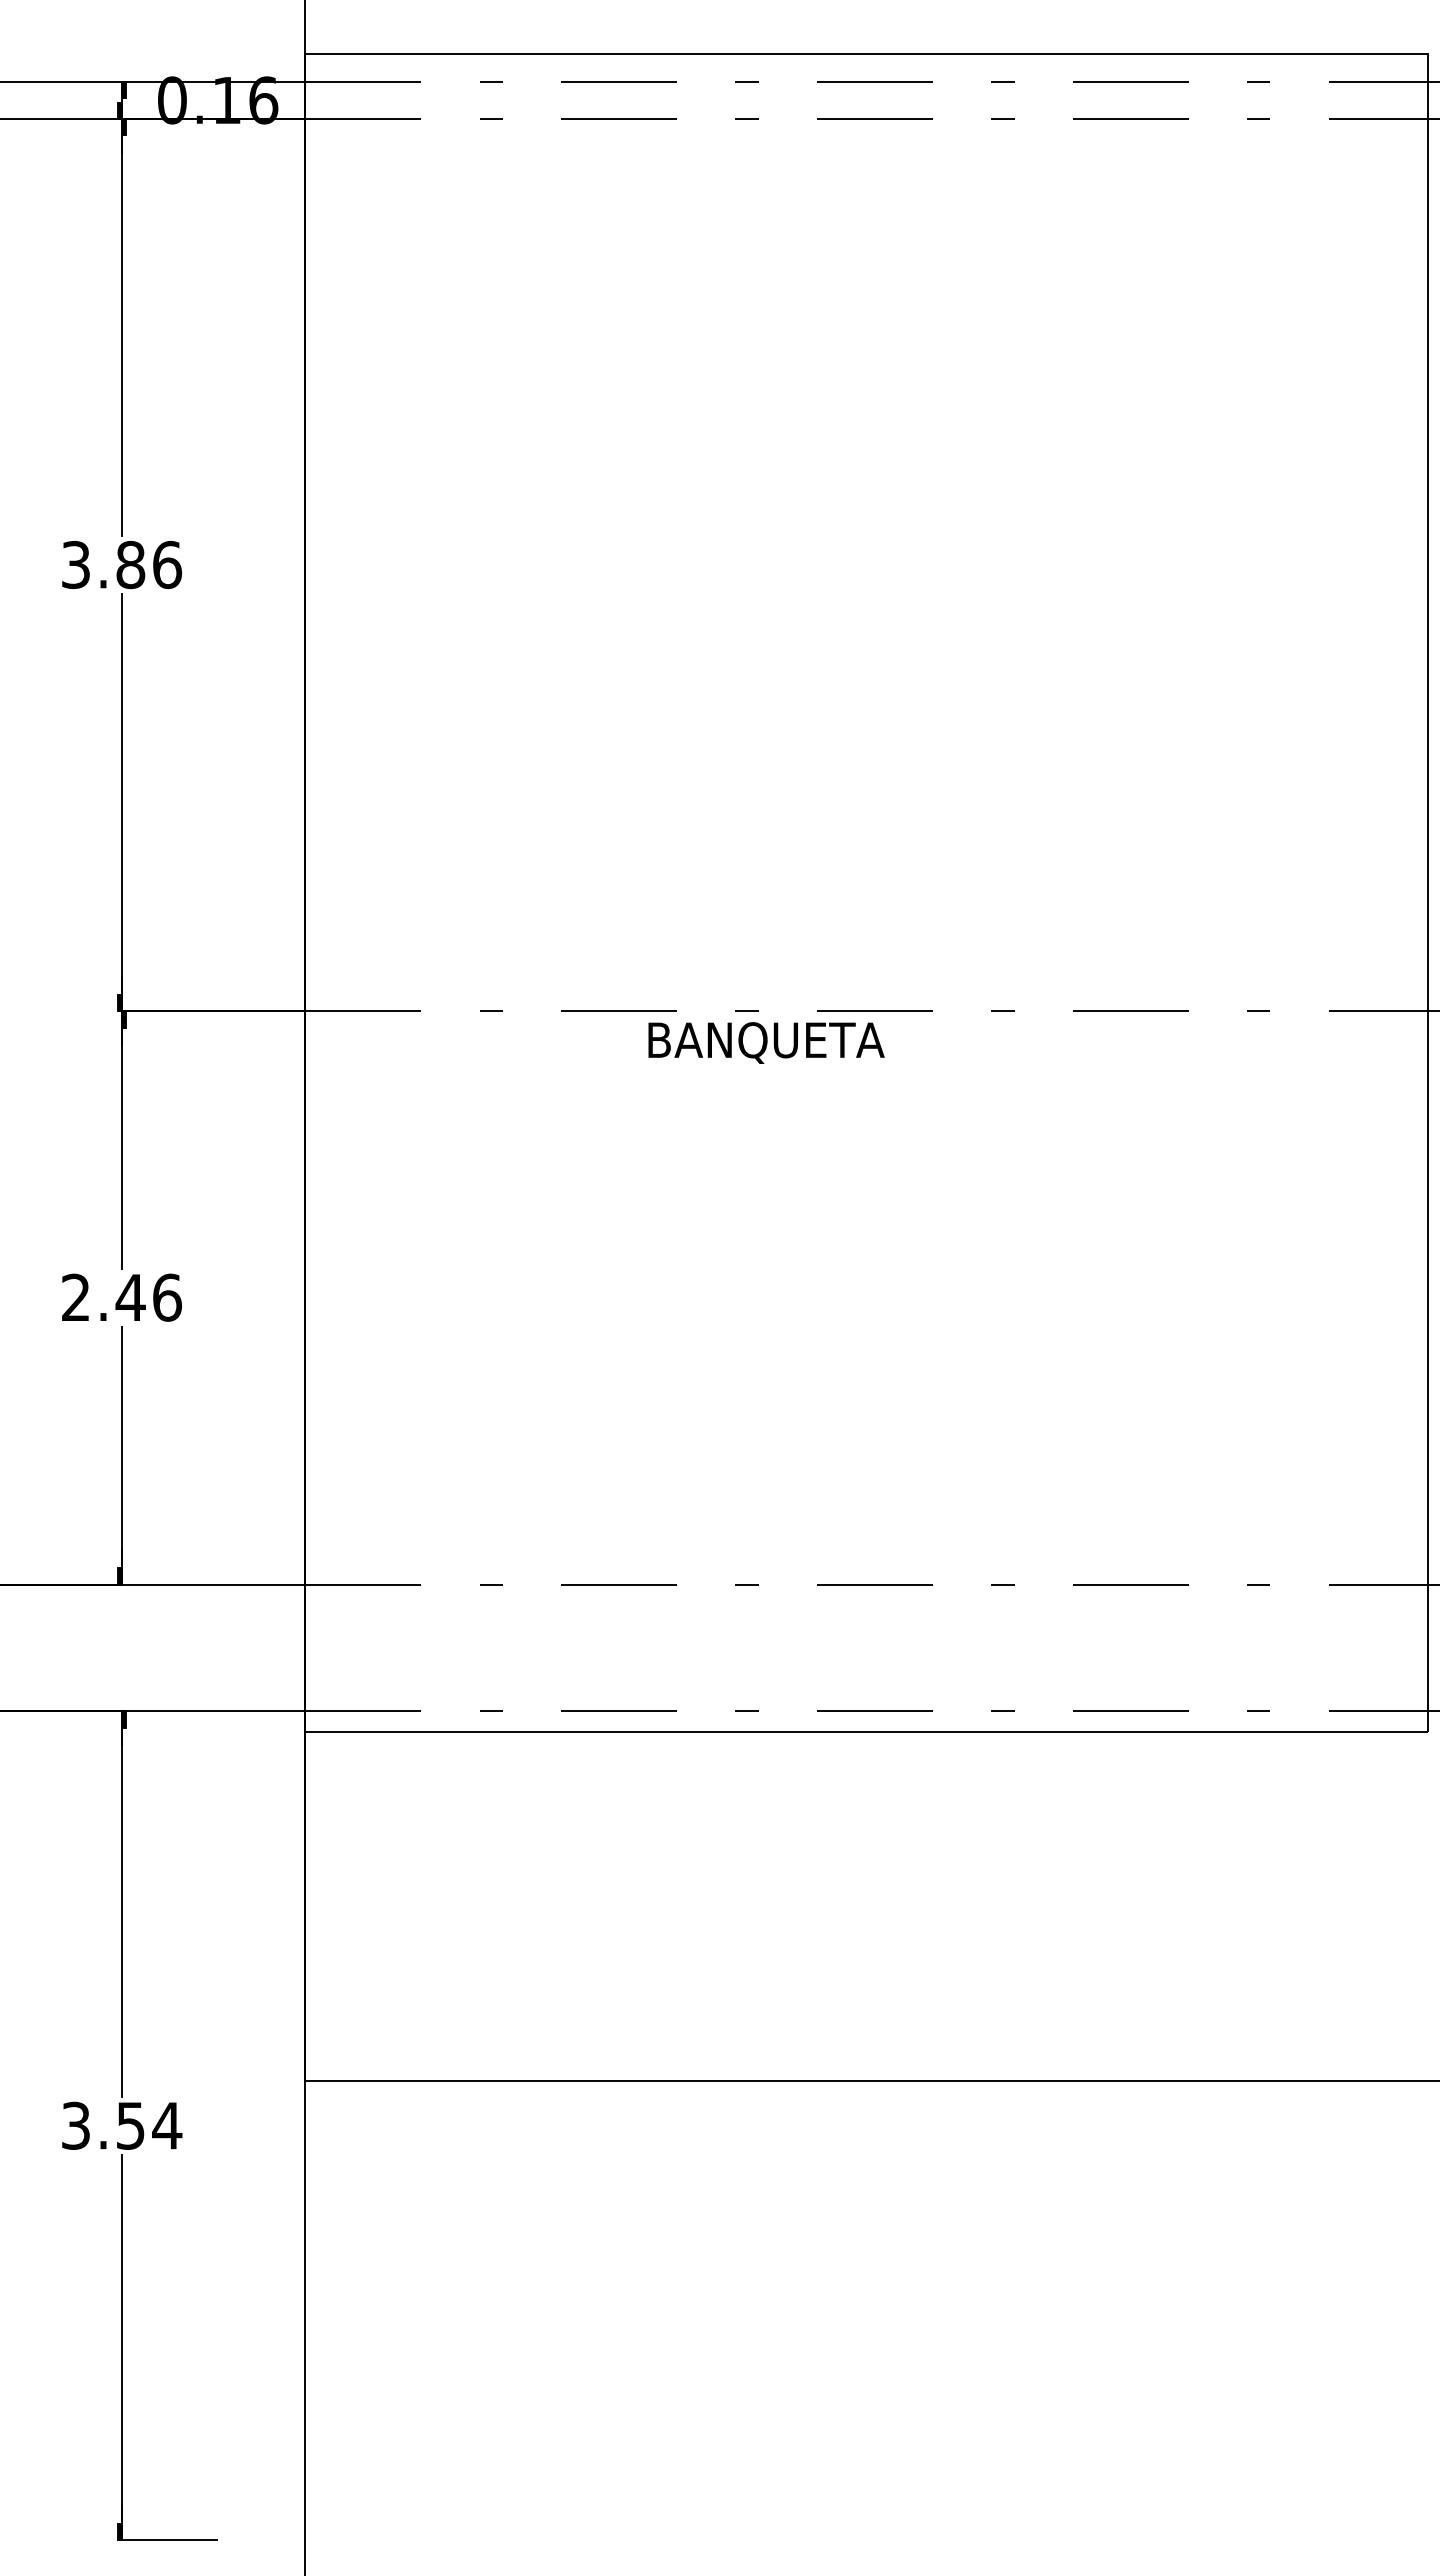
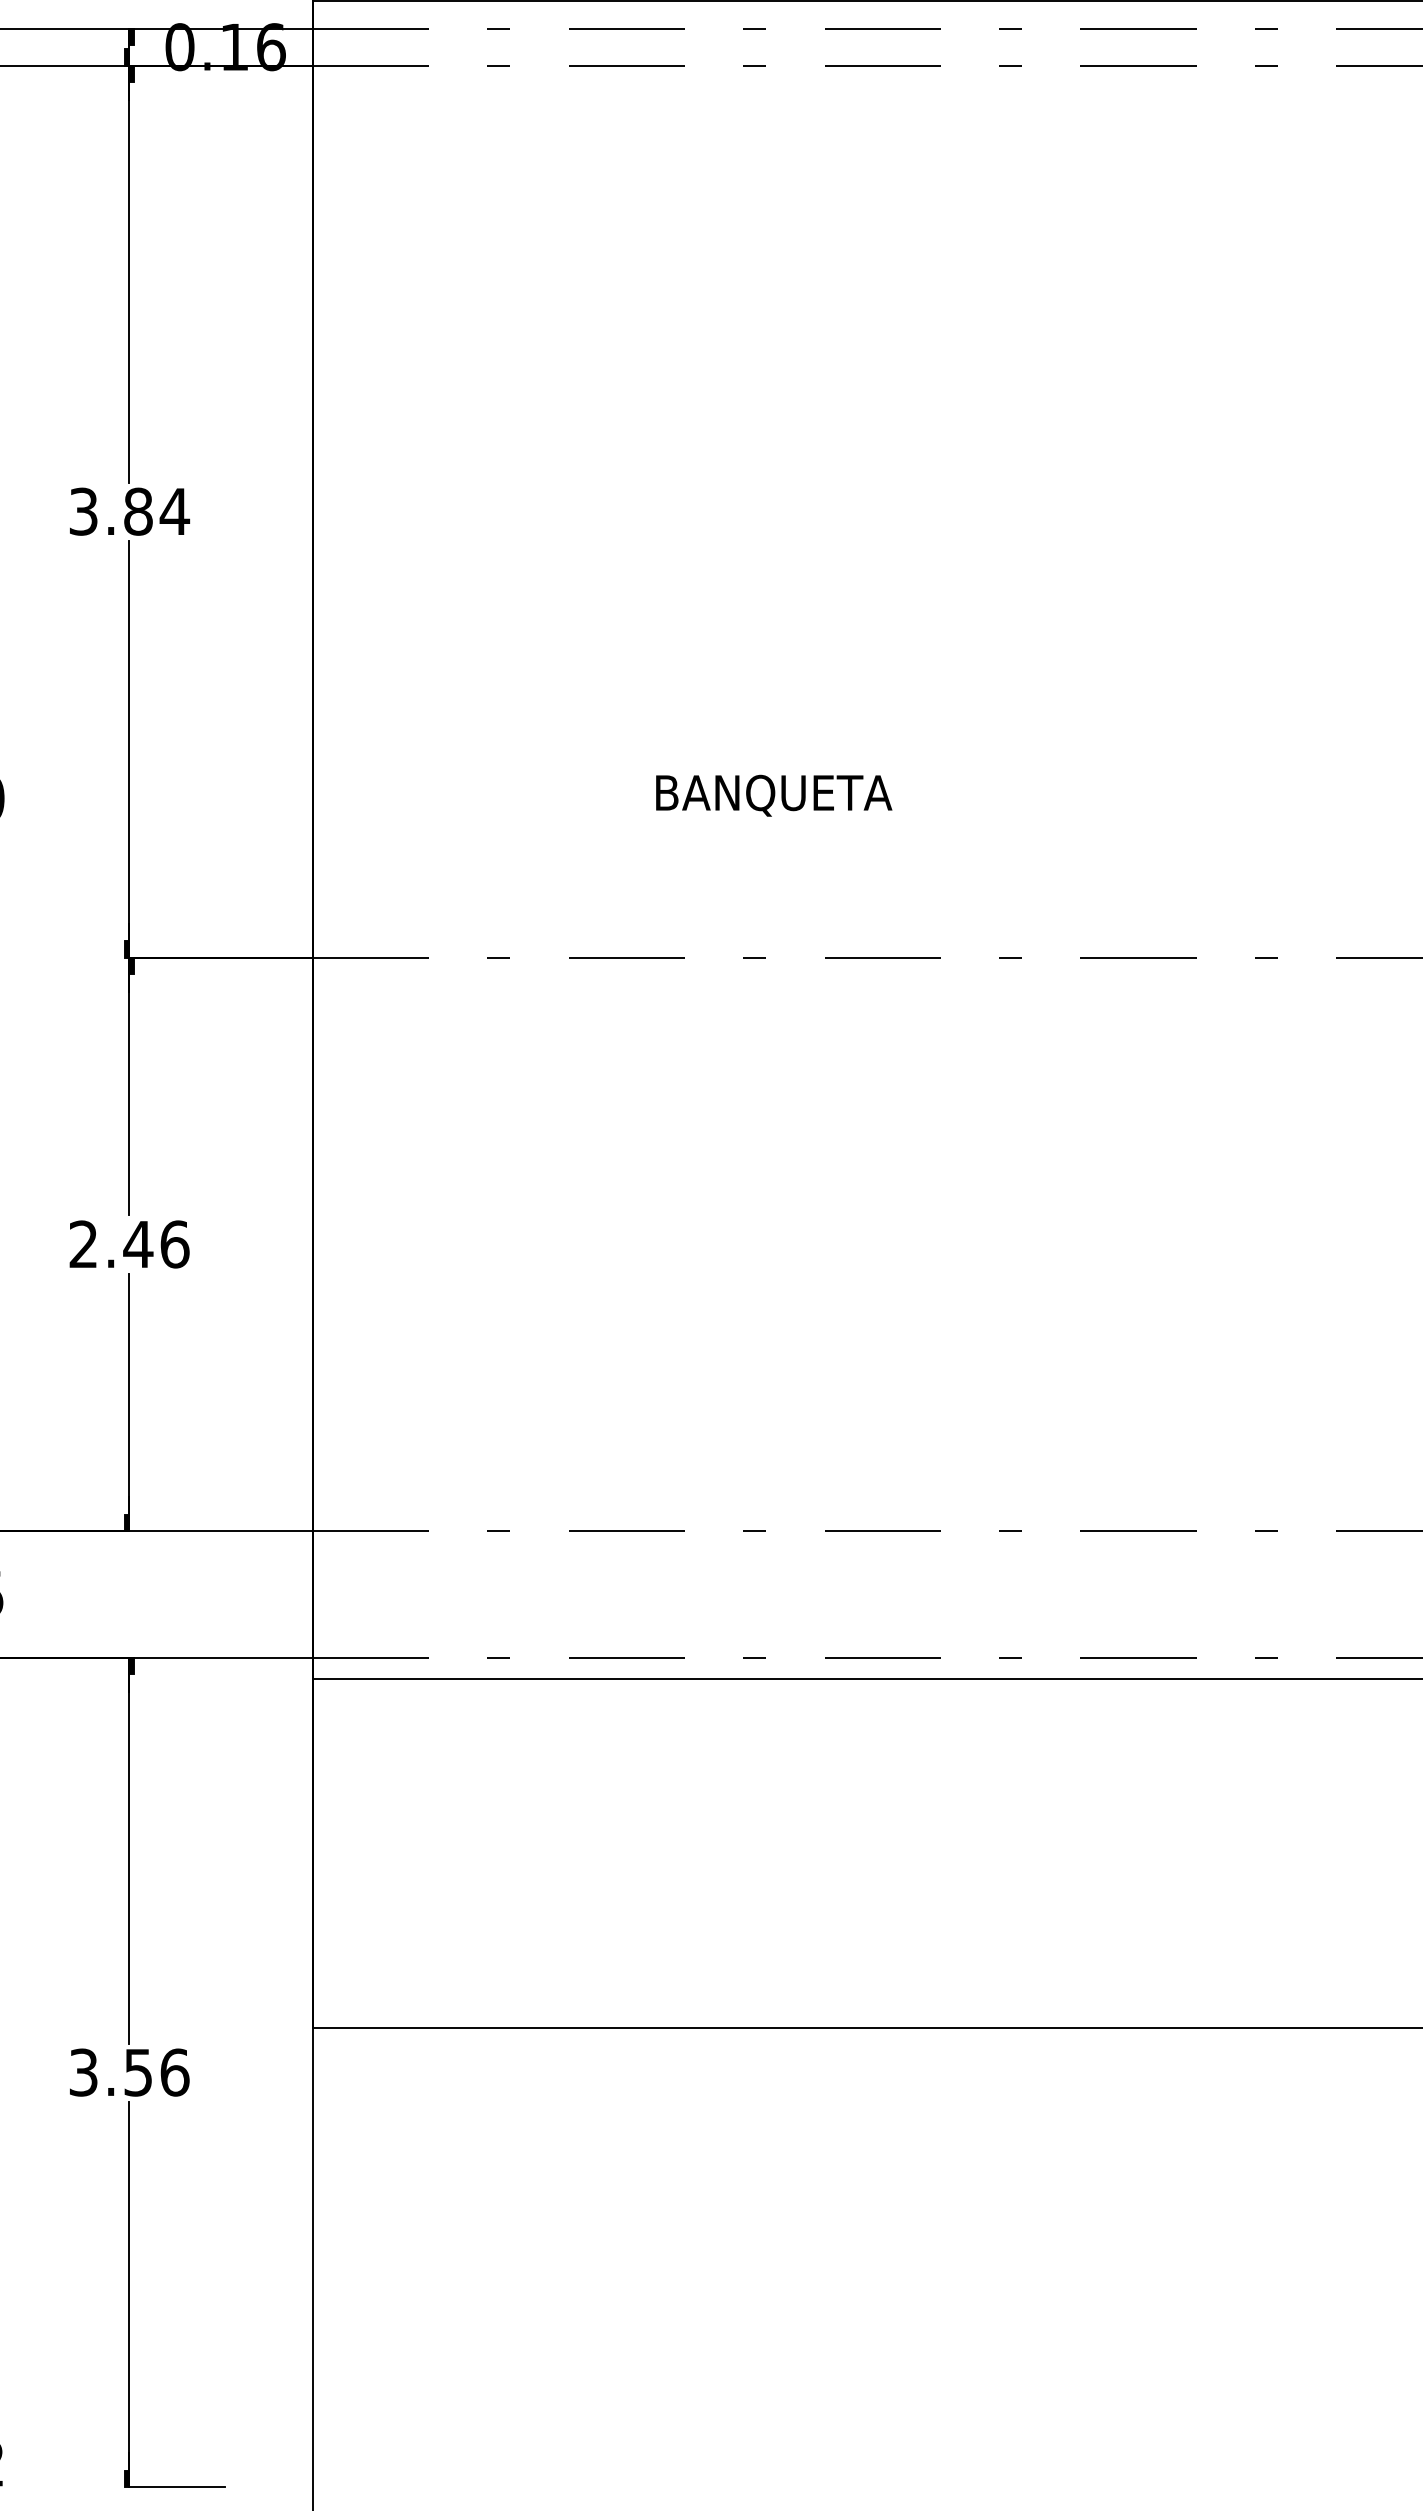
text: (167, 564) -> (175, 511), 3.86 -> 3.84
text: (766, 1042) -> (774, 795), moved
text: (167, 2125) -> (175, 2072), 3.54 -> 3.56

